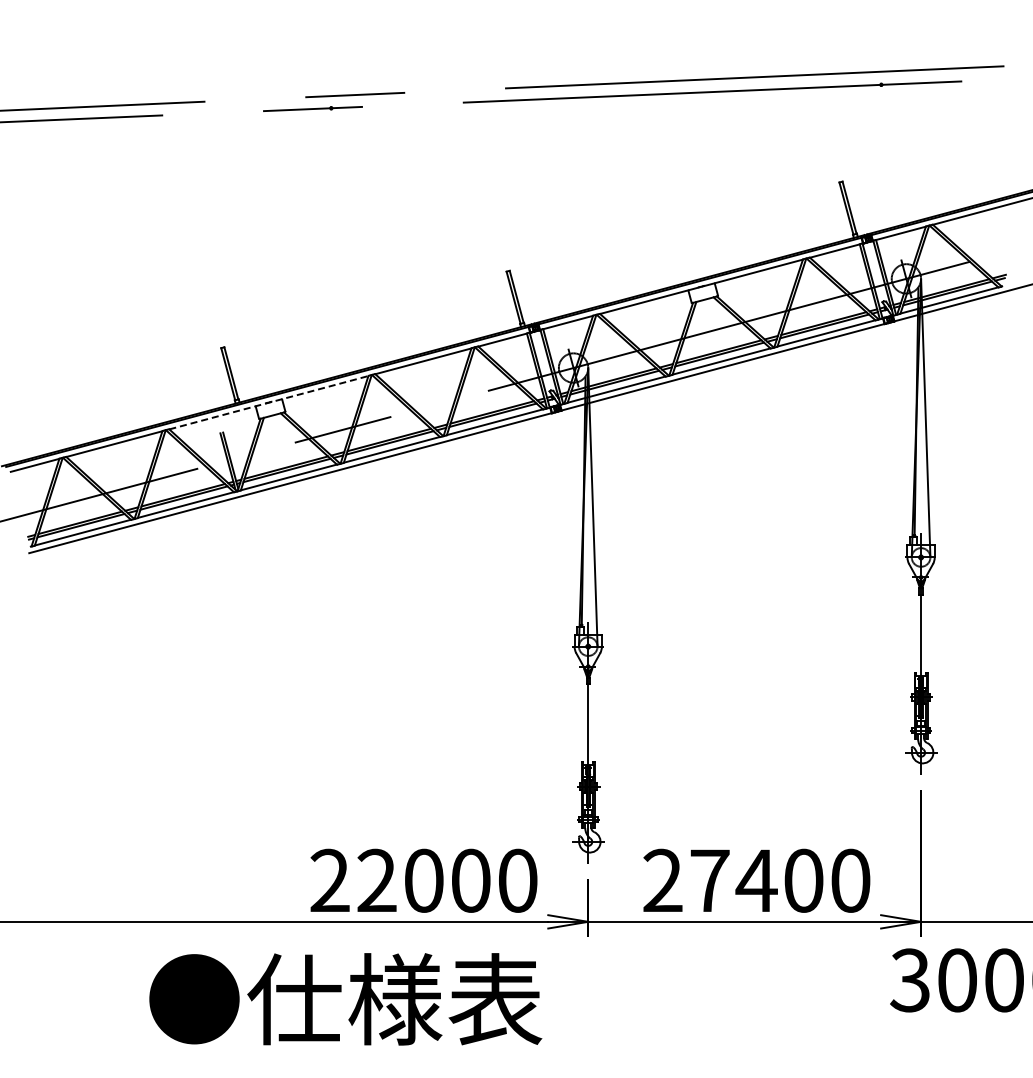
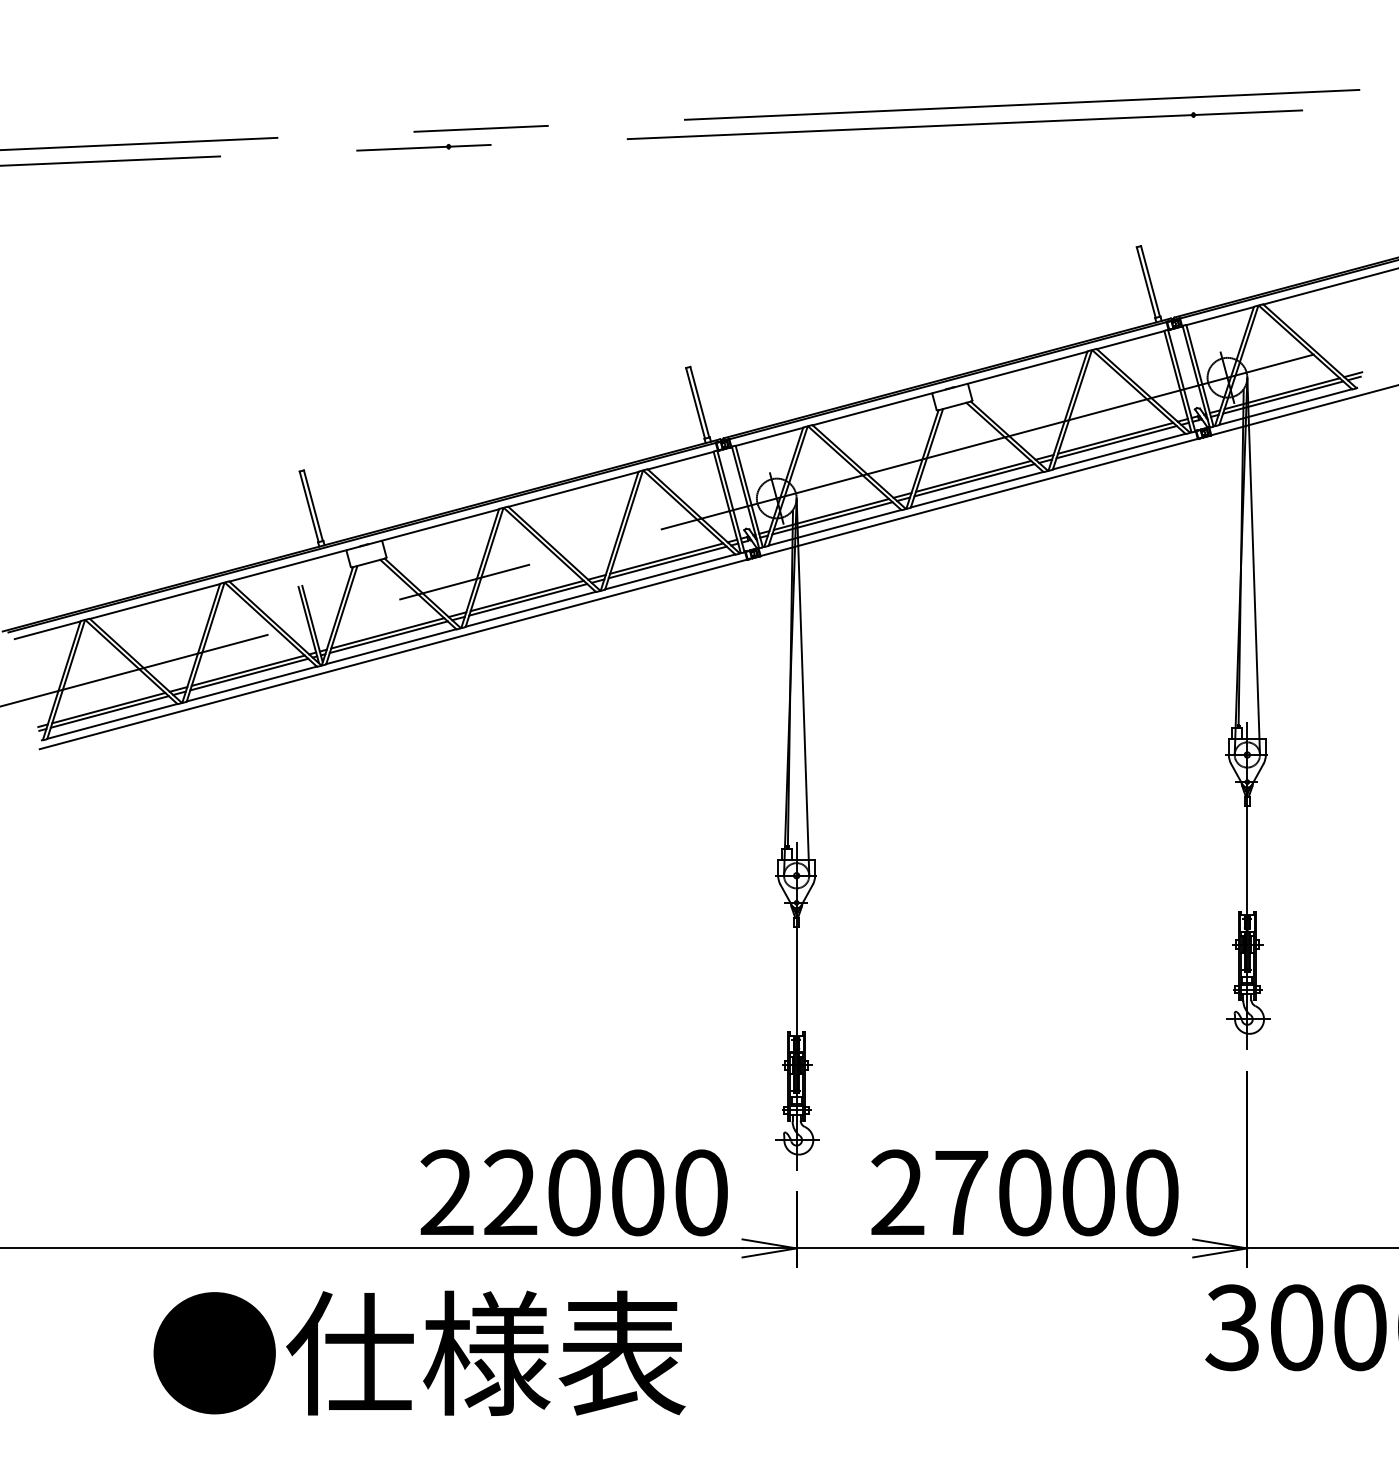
line: (269, 402) -> (365, 545), dashed -> solid
text: (756, 880) -> (1024, 1192), 27400 -> 27000
text: (345, 999) -> (419, 1353), moved

